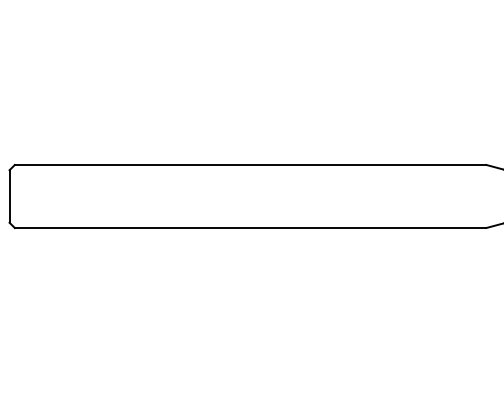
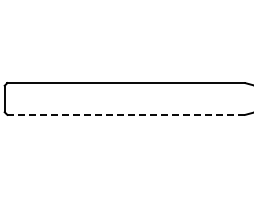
line: (251, 227) -> (126, 114), solid -> dashed

